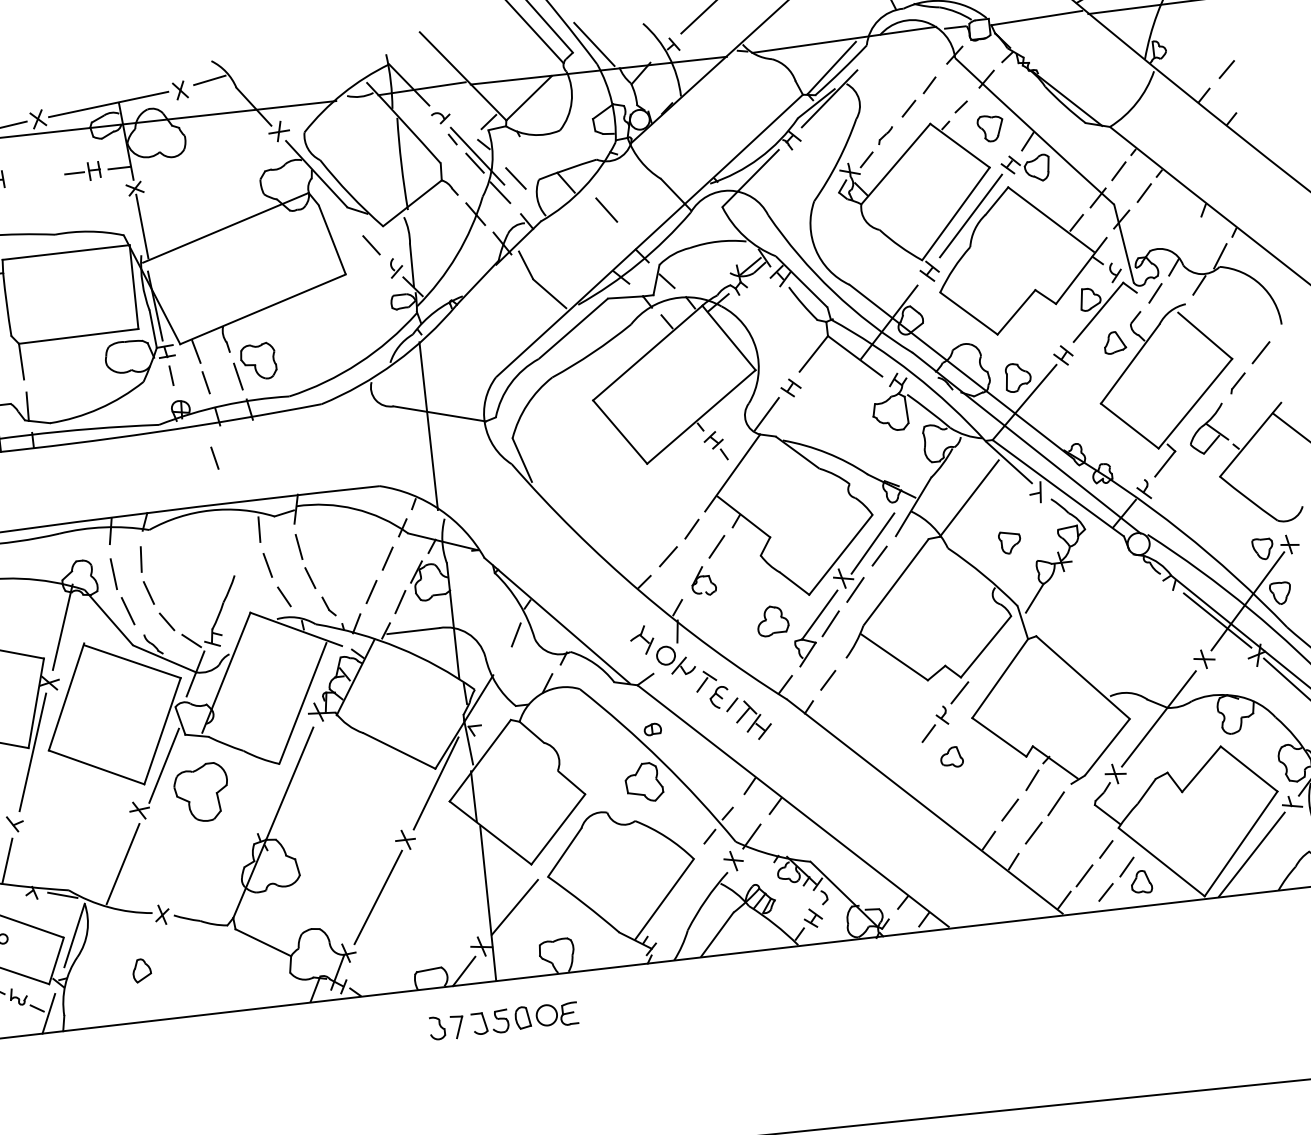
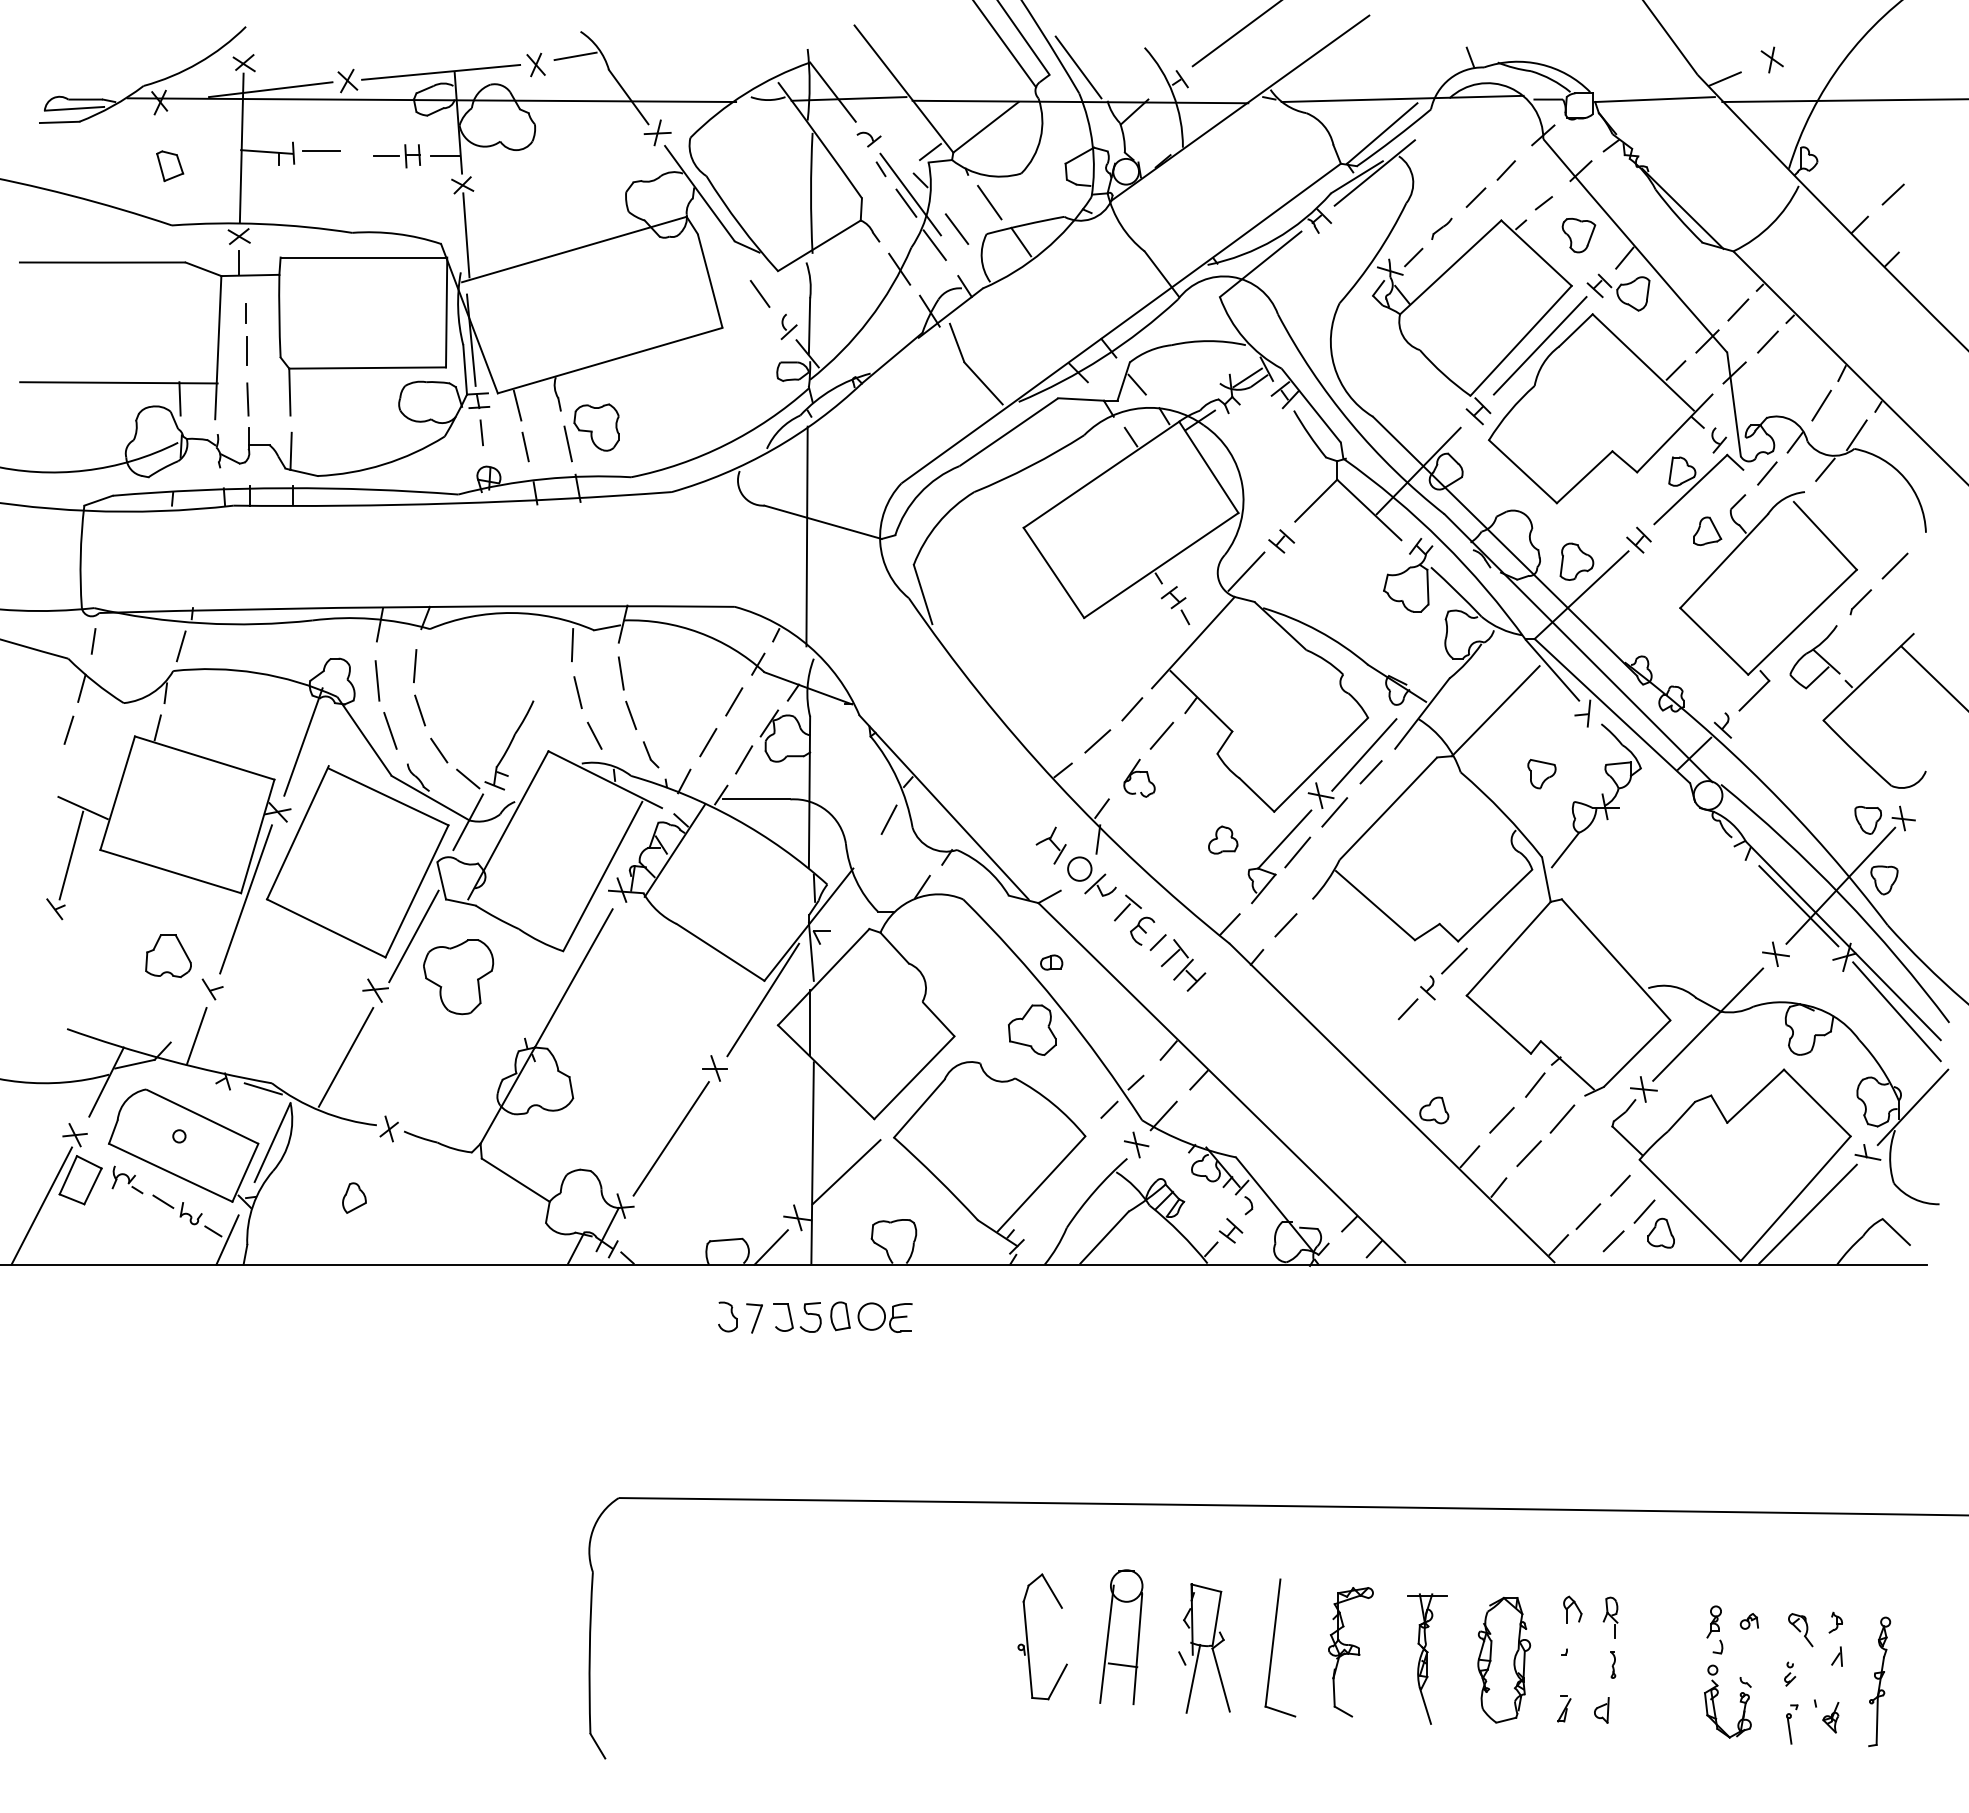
line: (23, 175) -> (320, 151), added
line: (606, 210) -> (989, 202), moved
line: (1190, 236) -> (1821, 405), added
line: (214, 457) -> (525, 545), removed
part: (773, 620) -> (1223, 839), size x0.71
part: (951, 757) -> (1434, 1110), moved

